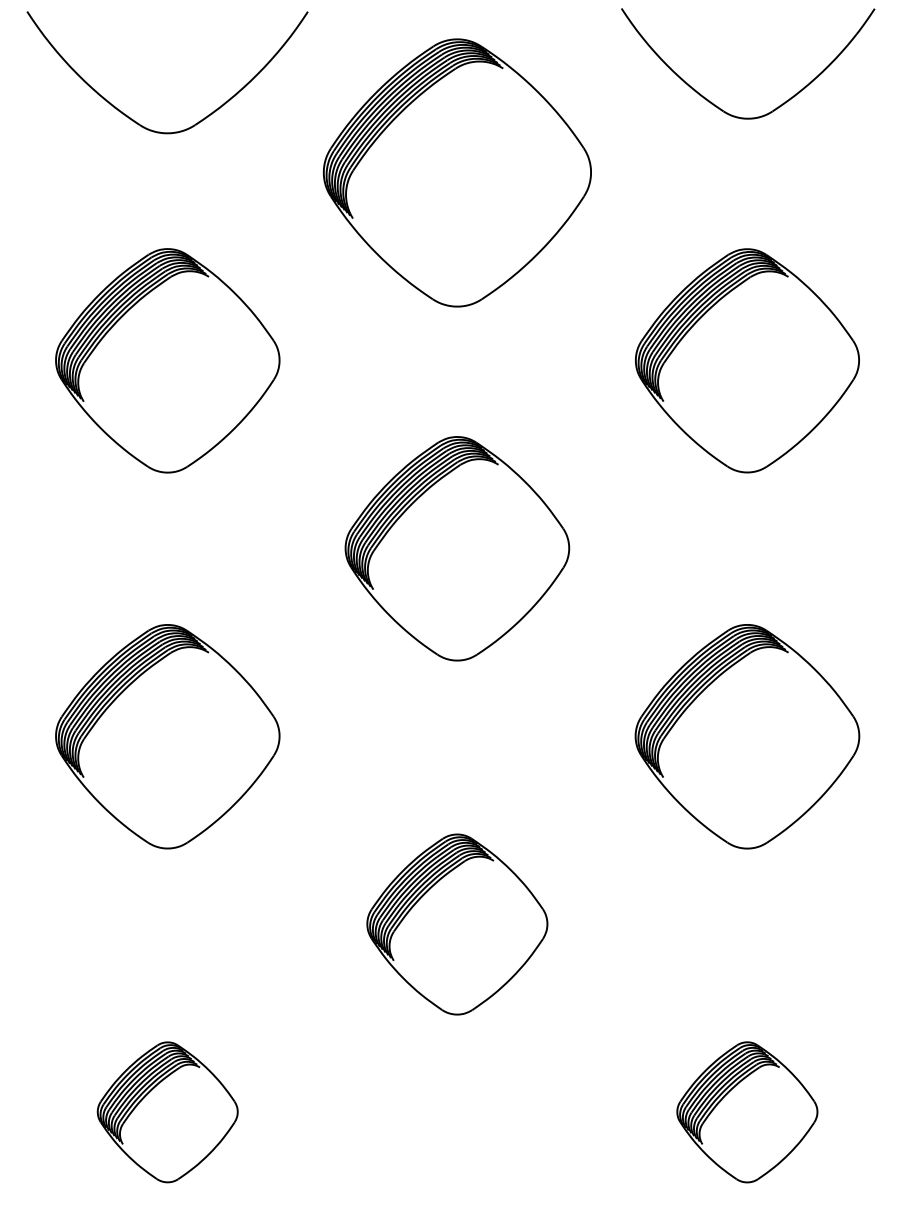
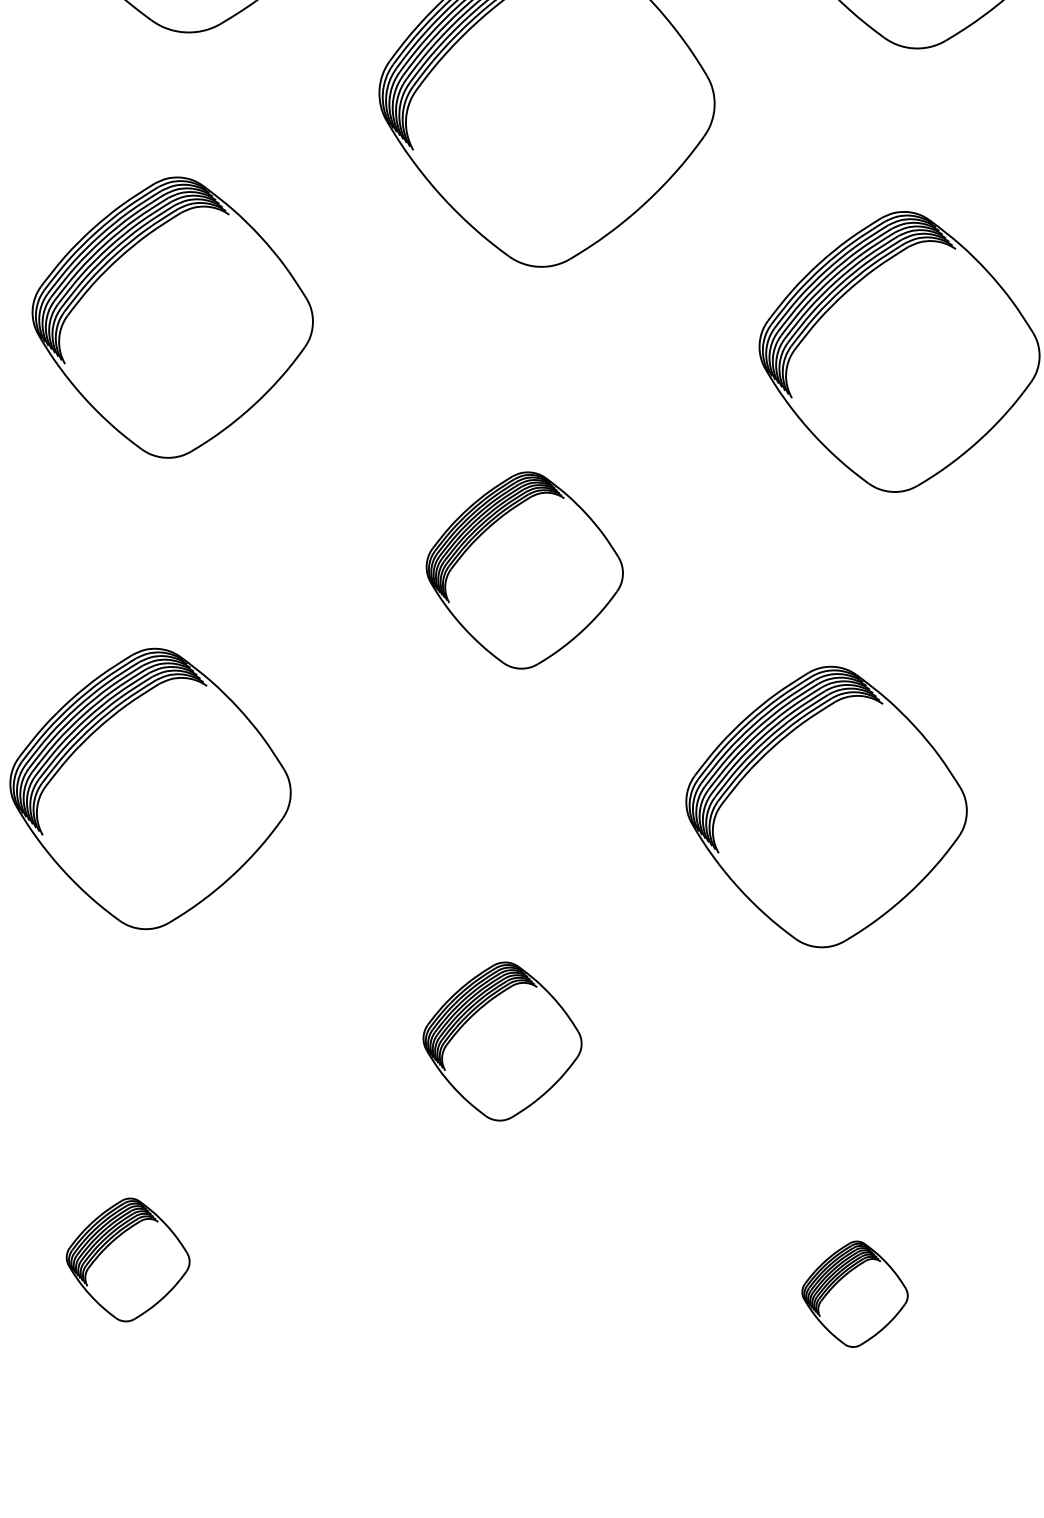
part: (457, 548) -> (524, 570), size x0.7
part: (747, 736) -> (826, 806), moved
part: (457, 924) -> (502, 1041), size x0.7
part: (167, 1112) -> (127, 1260), size x0.7
part: (747, 1112) -> (855, 1294), size x0.6

